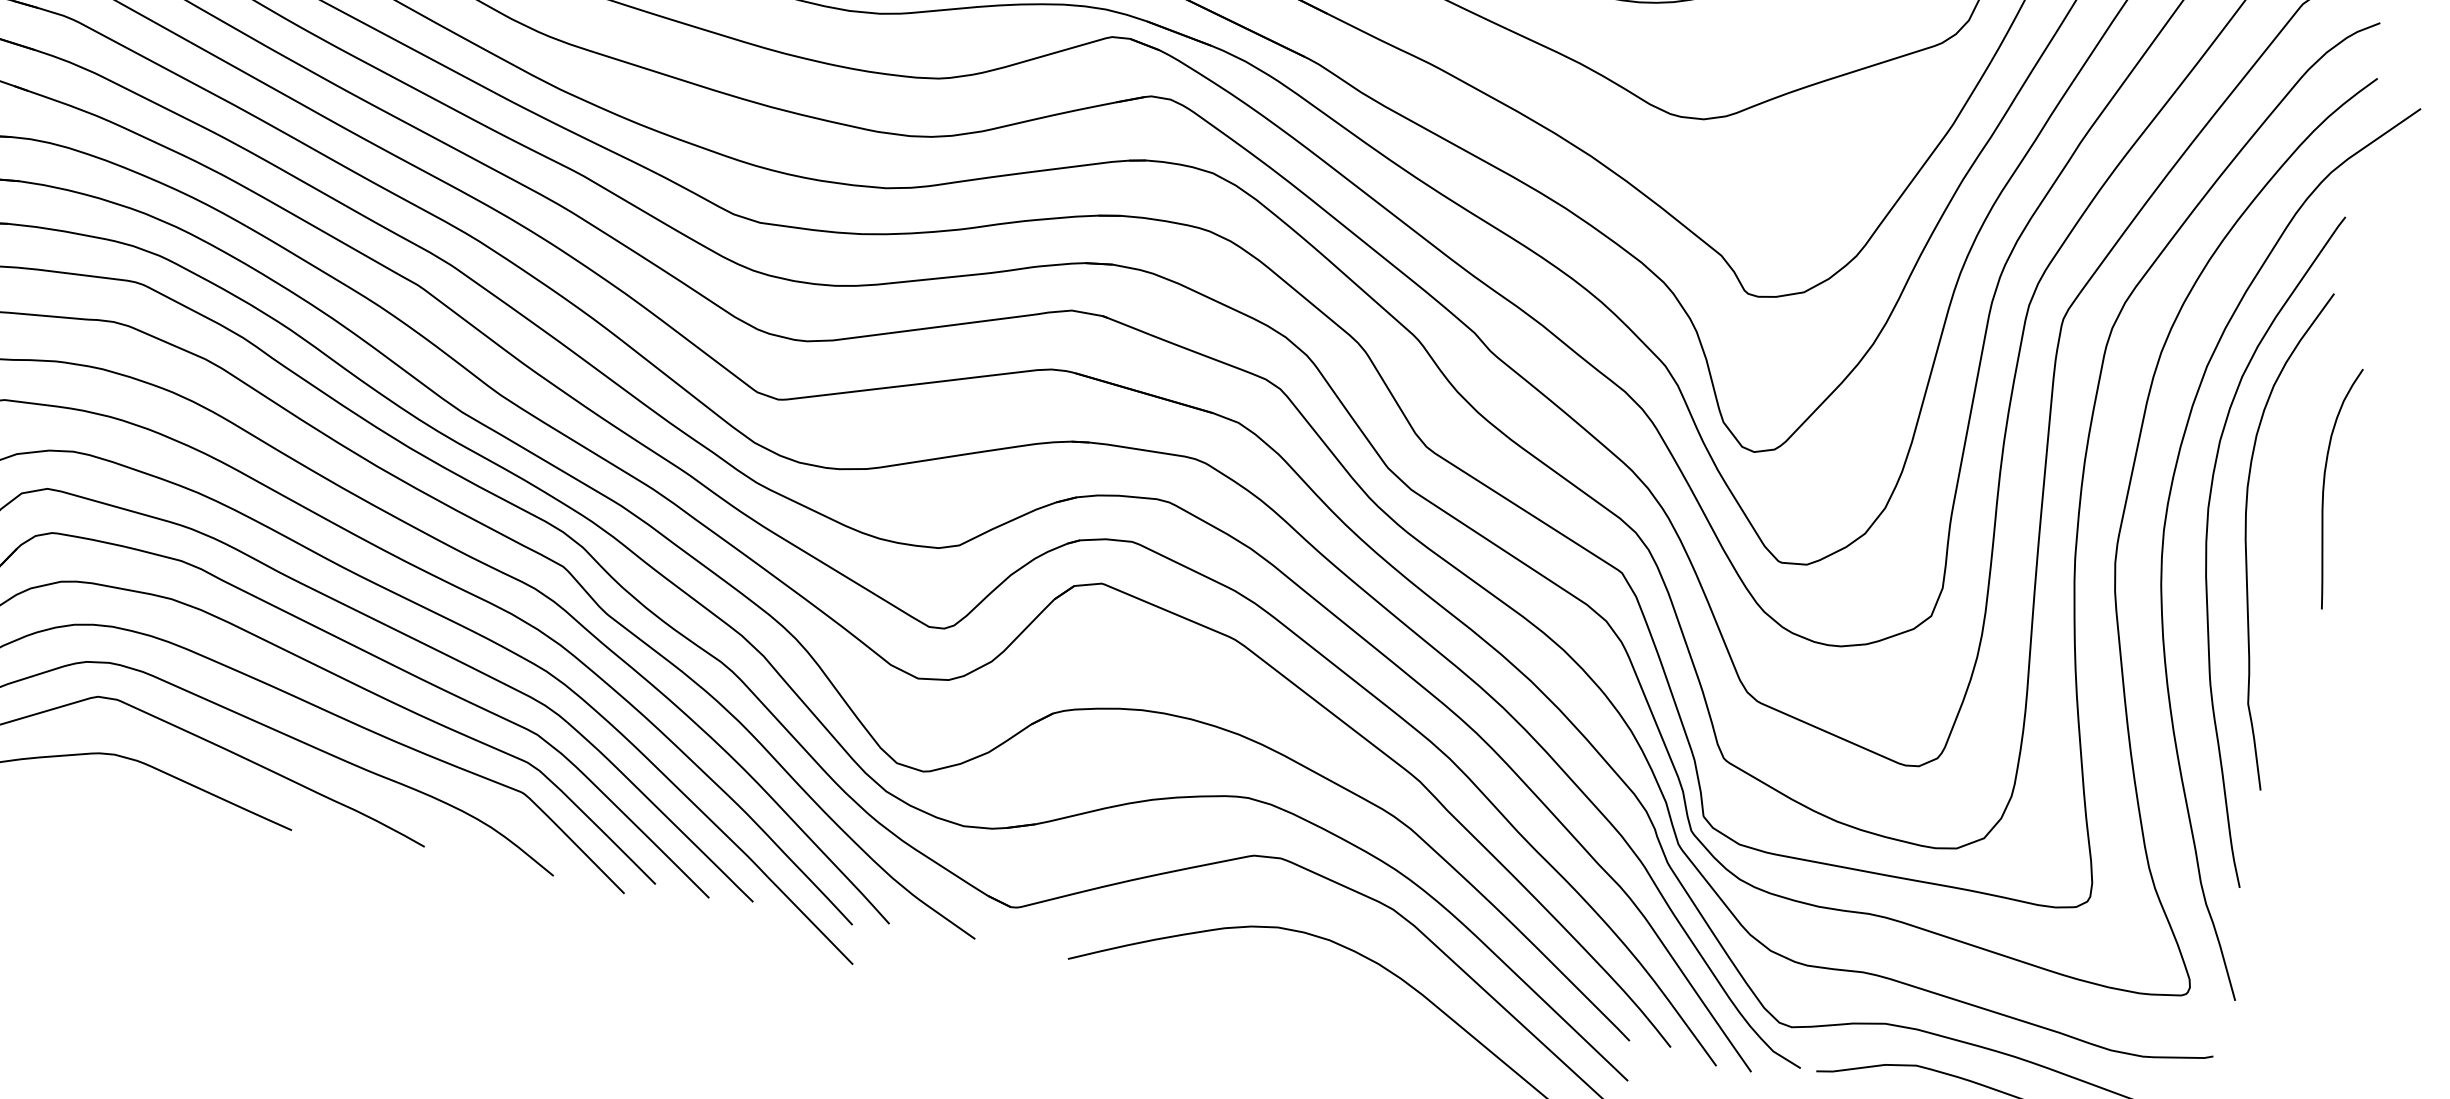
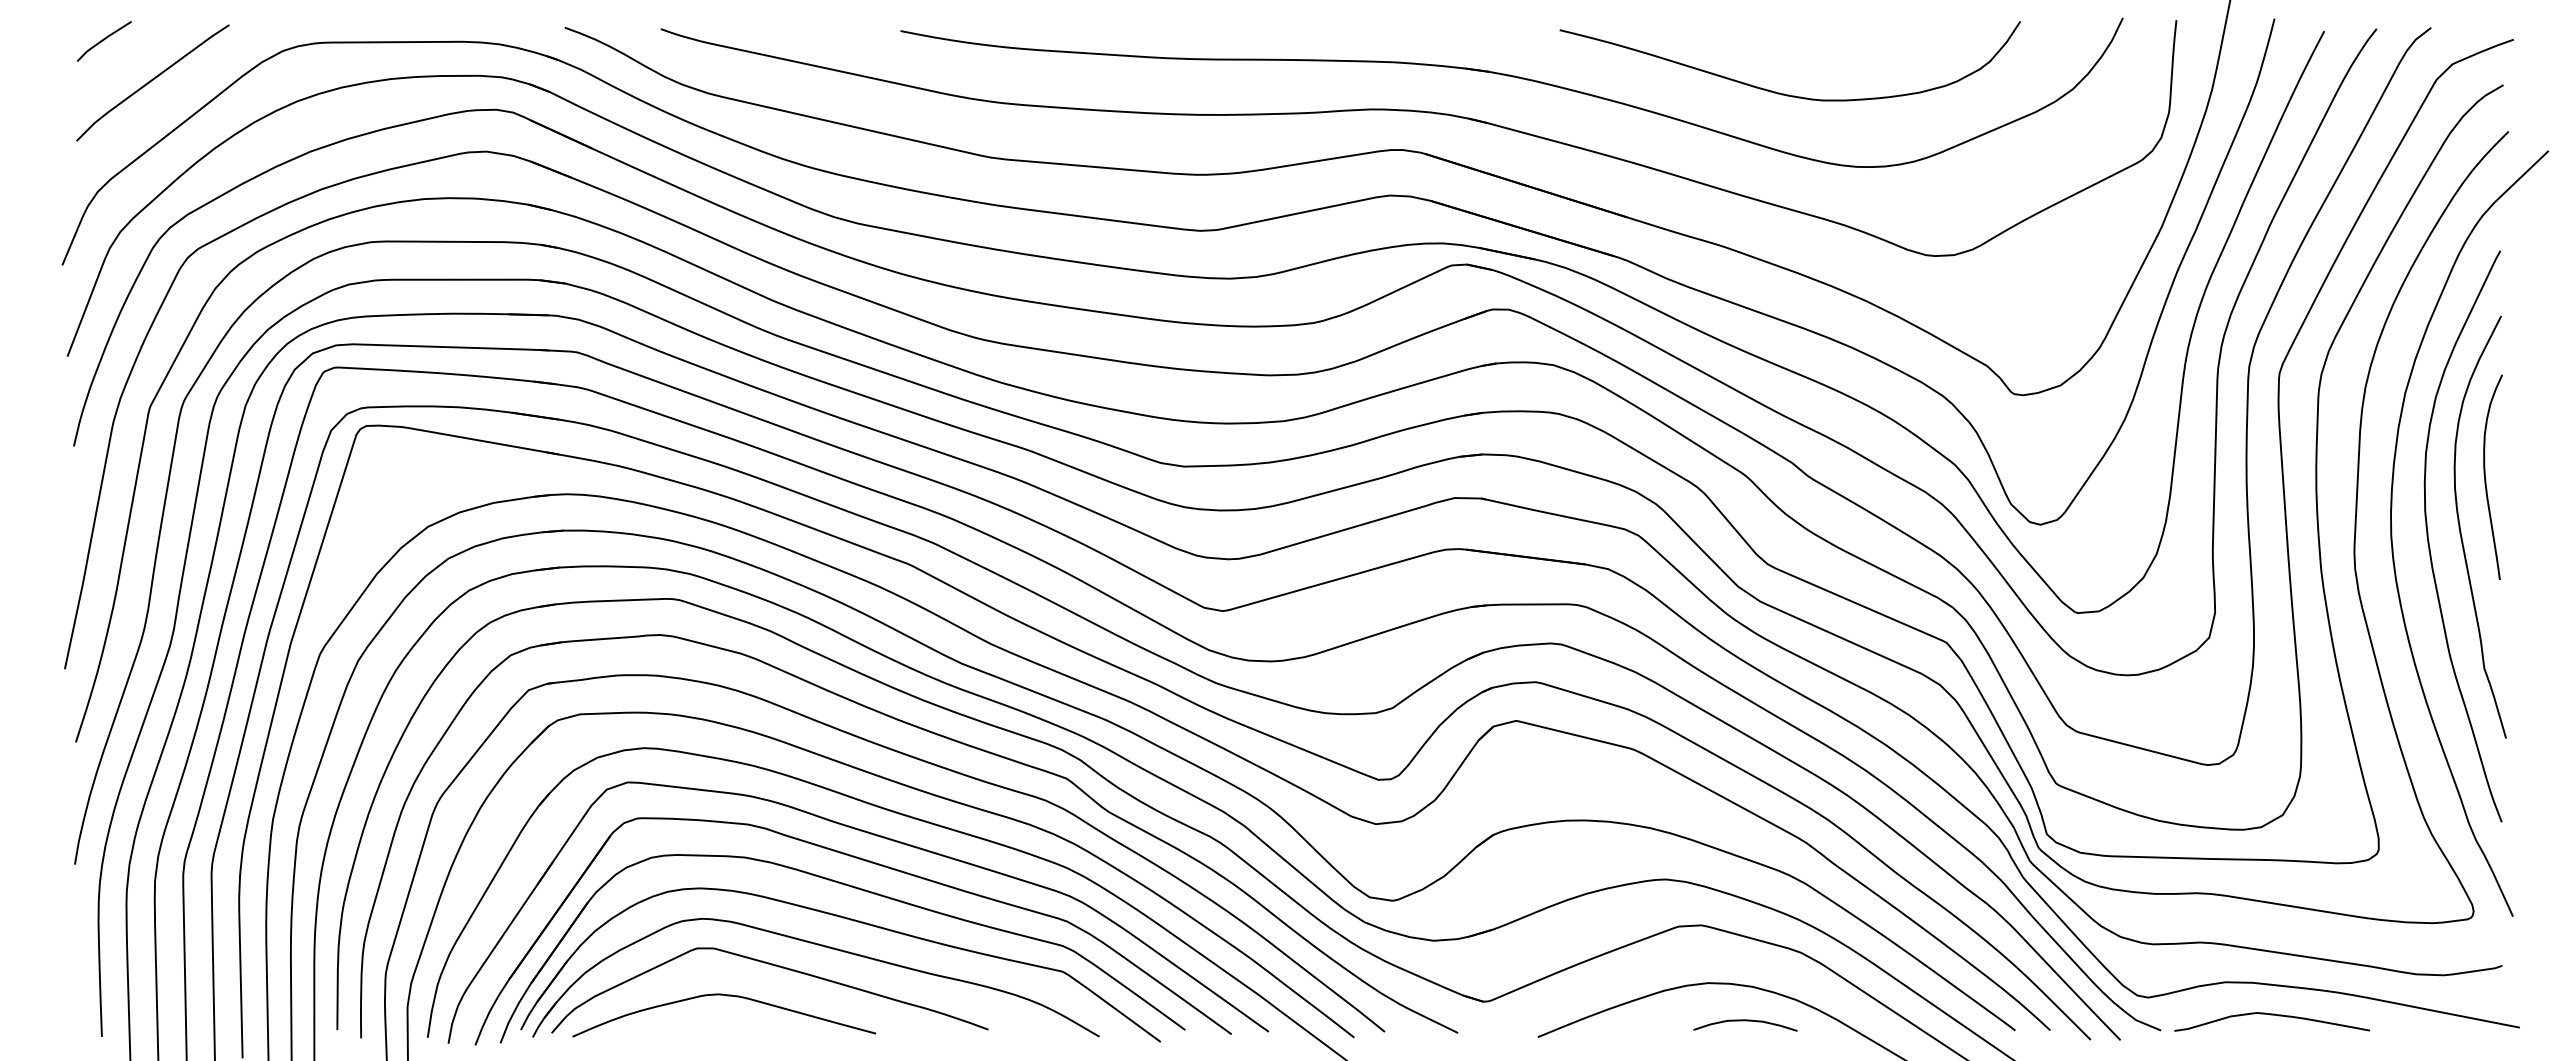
curve: (2324, 488) -> (2486, 479), moved
curve: (1314, 979) -> (1745, 1021), added

